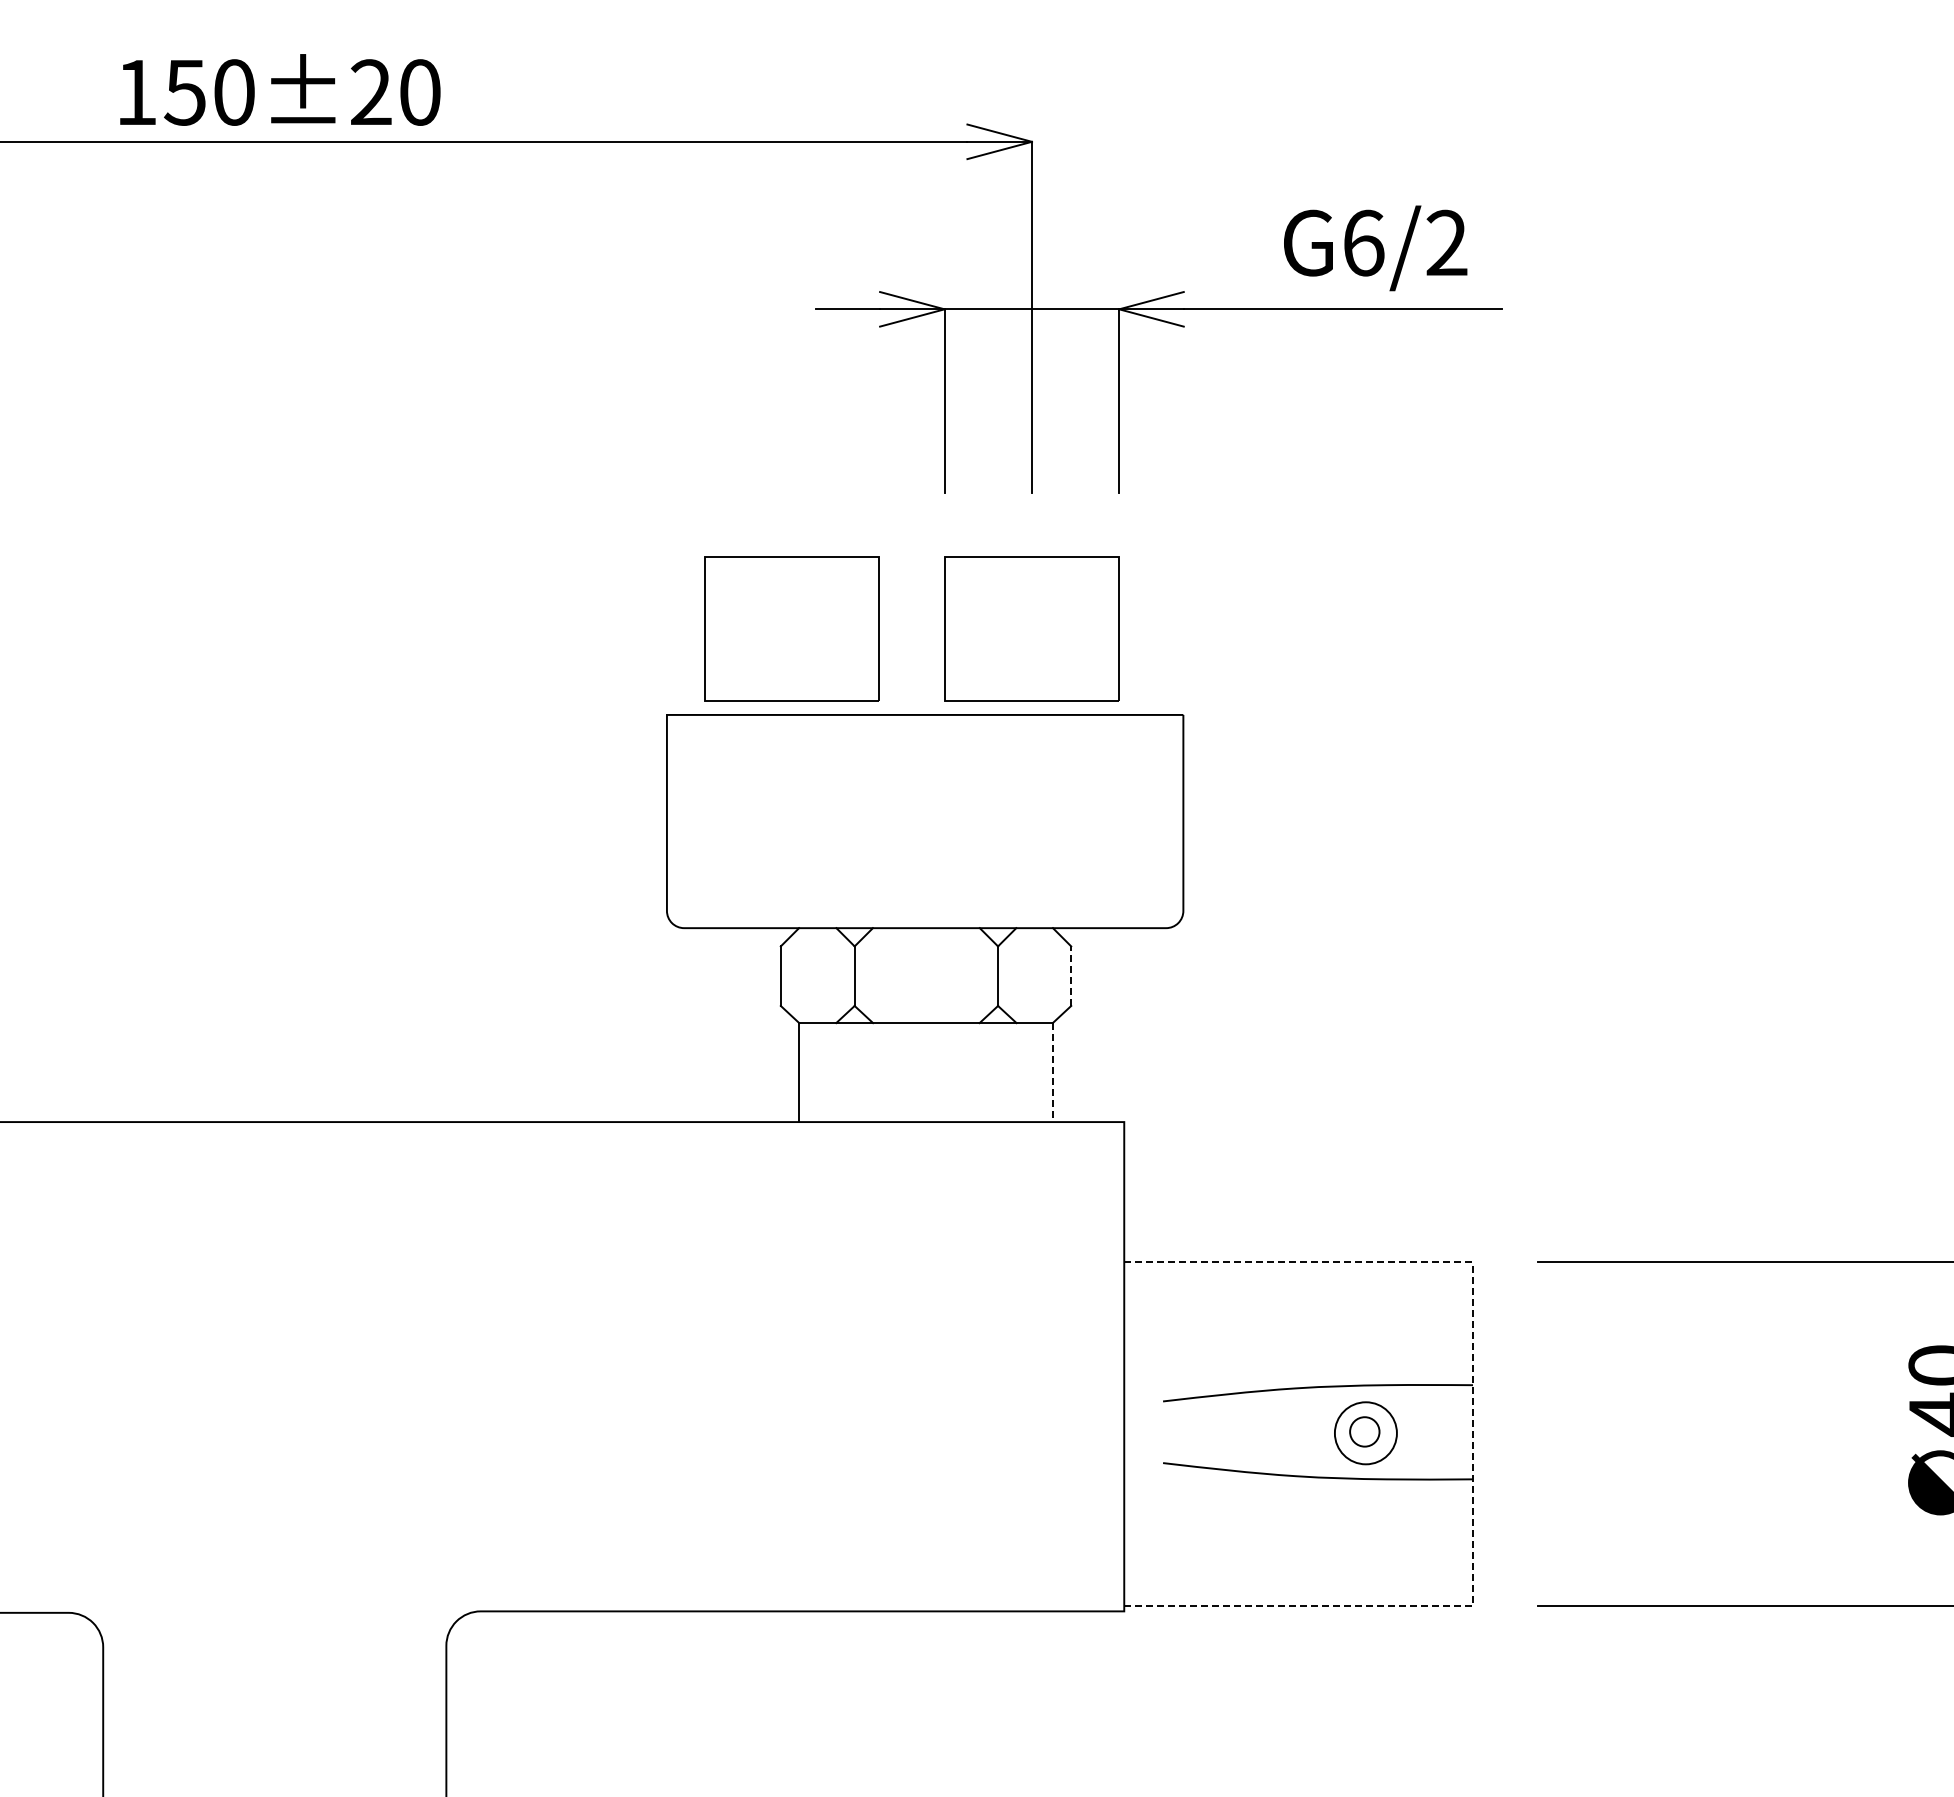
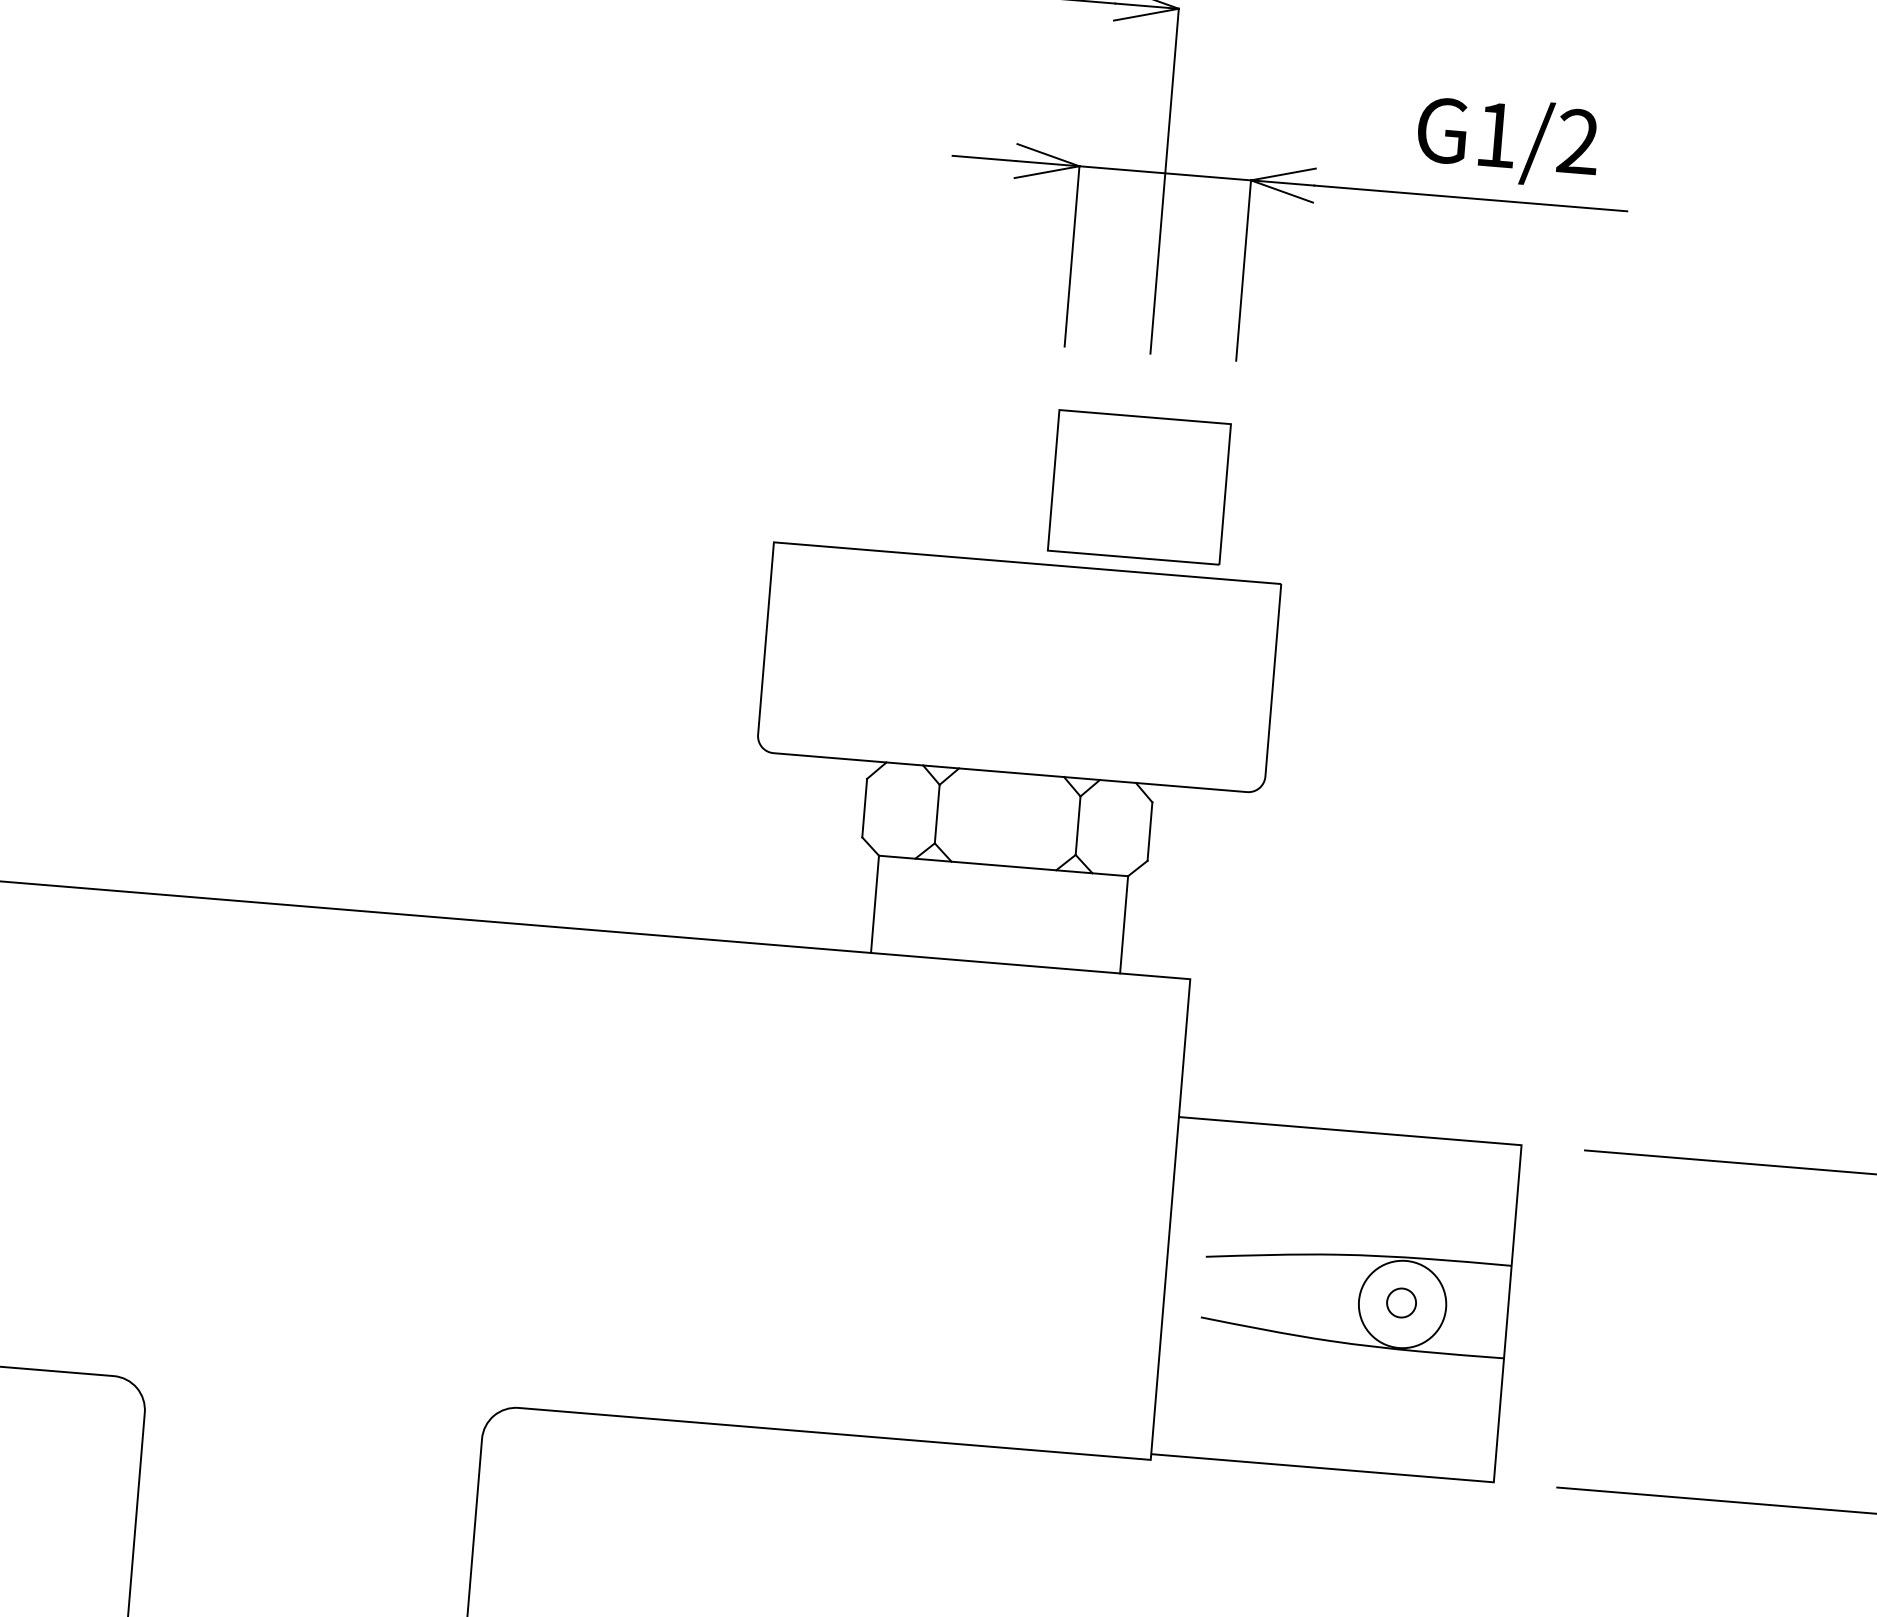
text: (1364, 242) -> (1497, 134), G6/2 -> G1/2
part: (791, 628) -> (903, 467), removed
line: (1071, 976) -> (1150, 831), dashed -> solid
line: (1052, 1073) -> (1123, 925), dashed -> solid
circle: (1365, 1432) -> (1402, 1303), size x1.43
line: (1473, 1433) -> (1508, 1313), dashed -> solid

